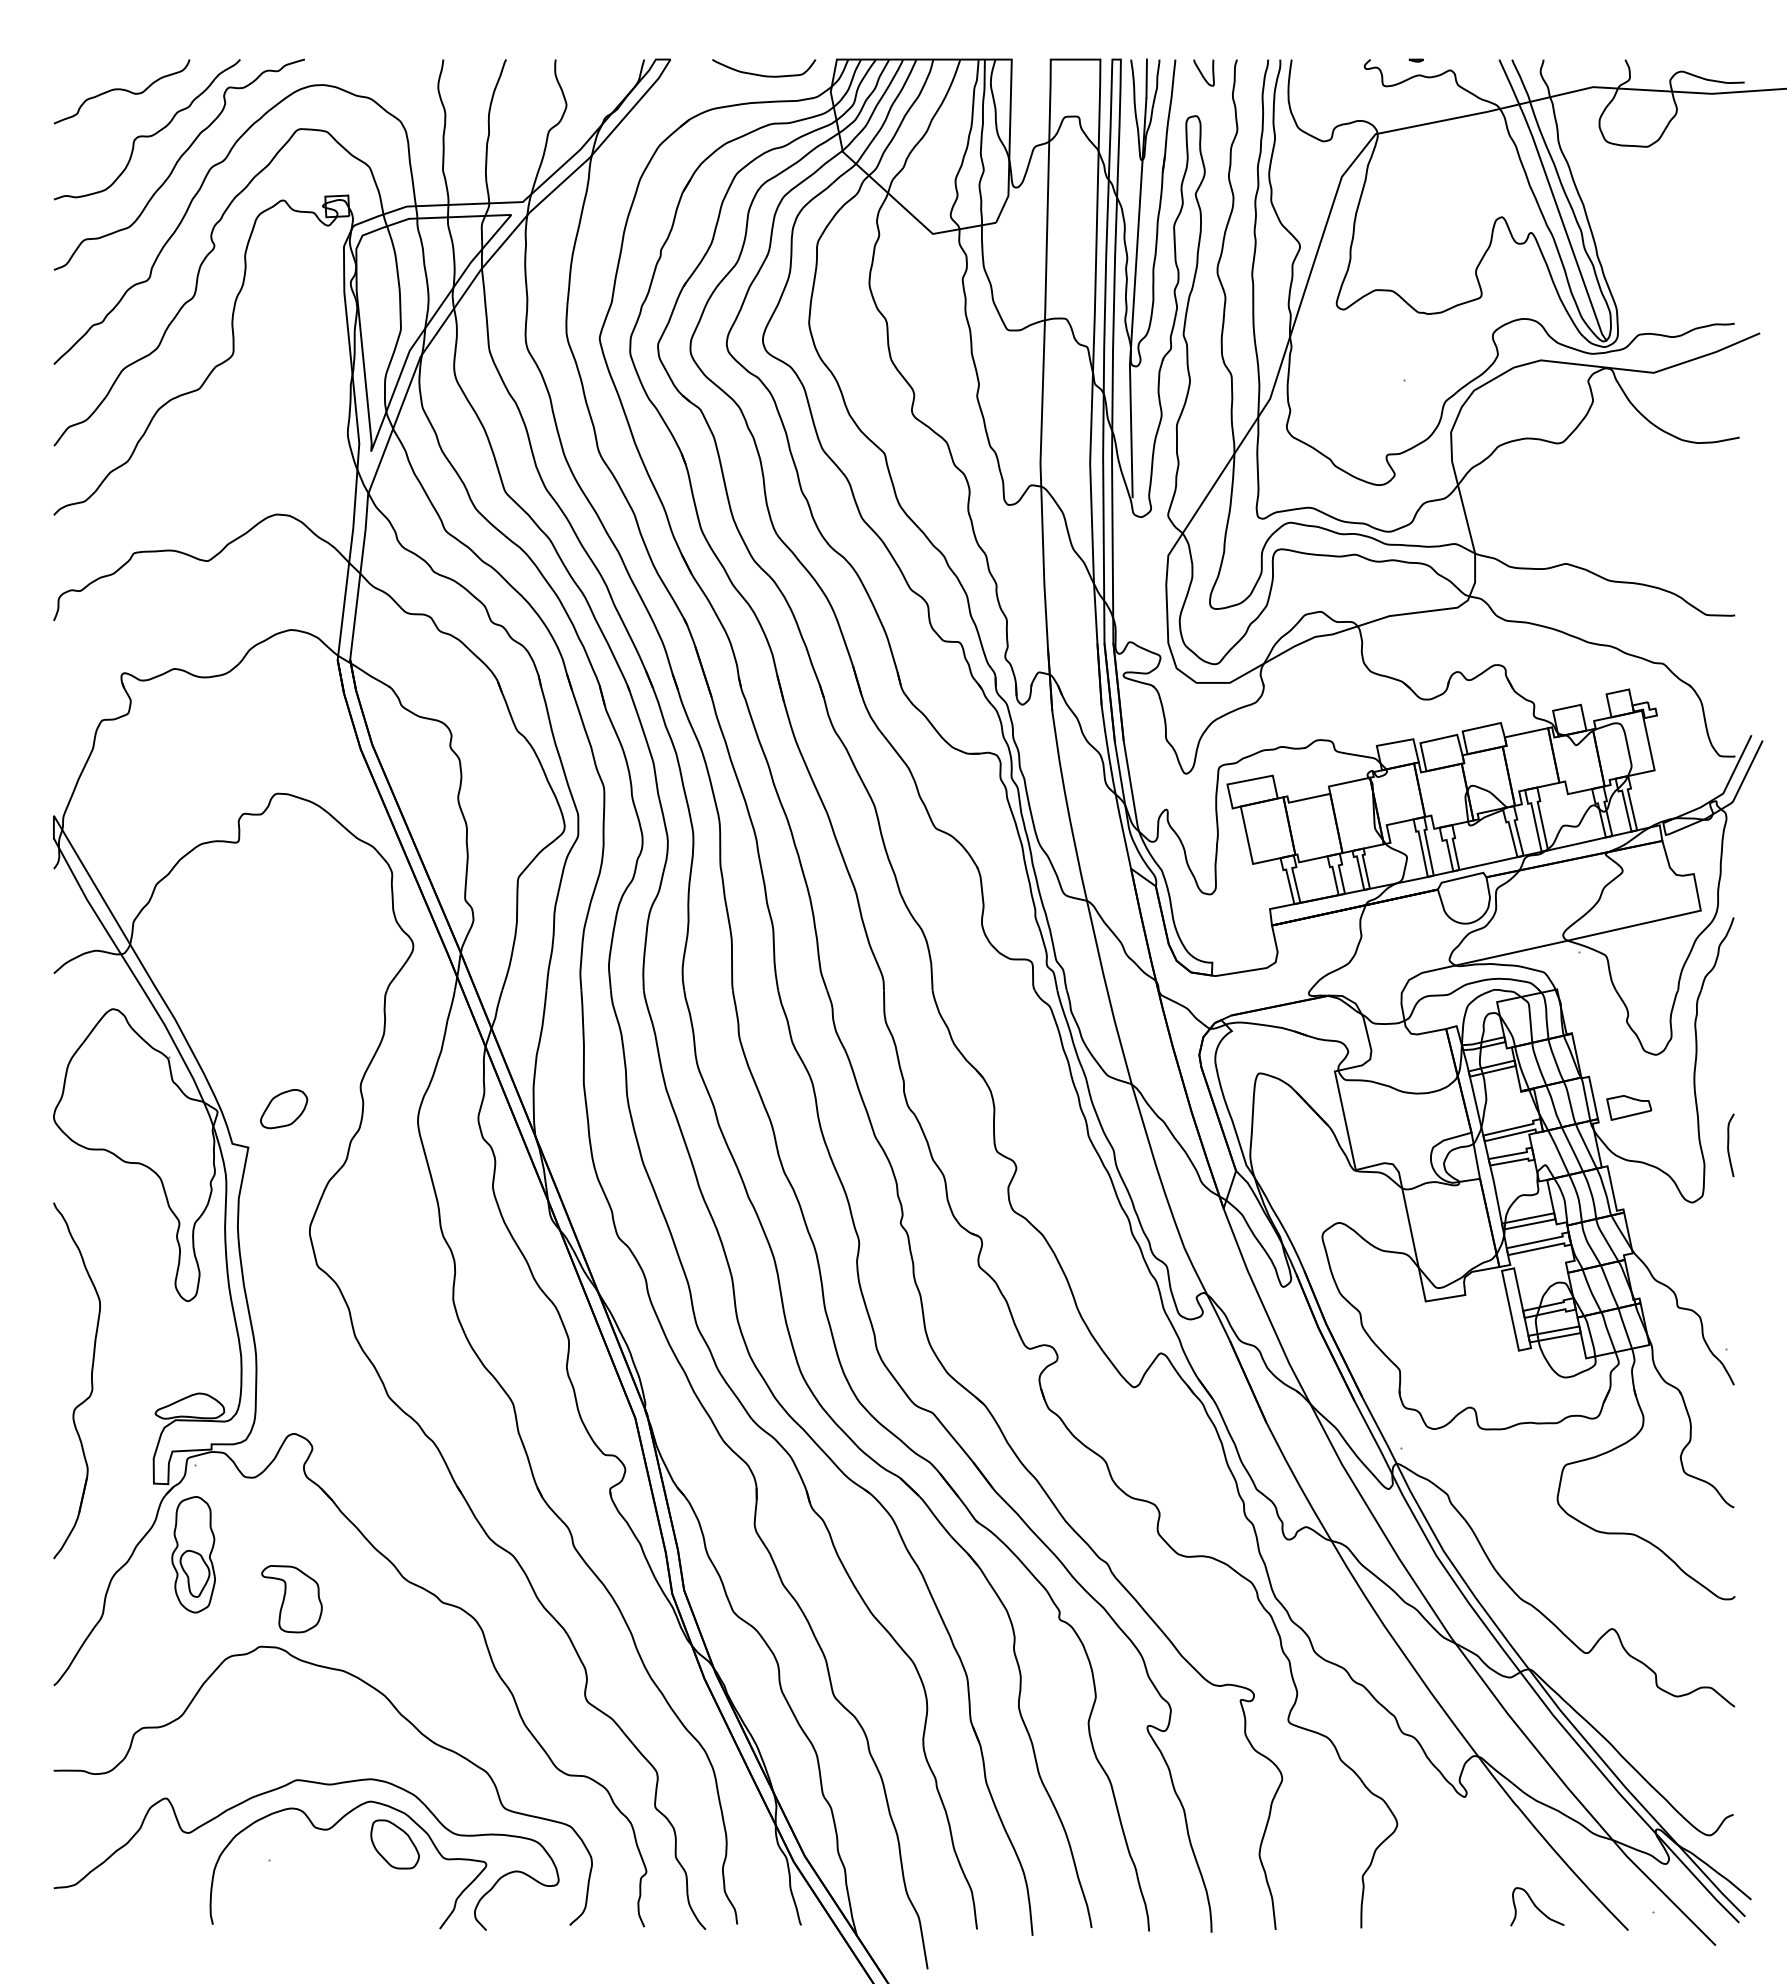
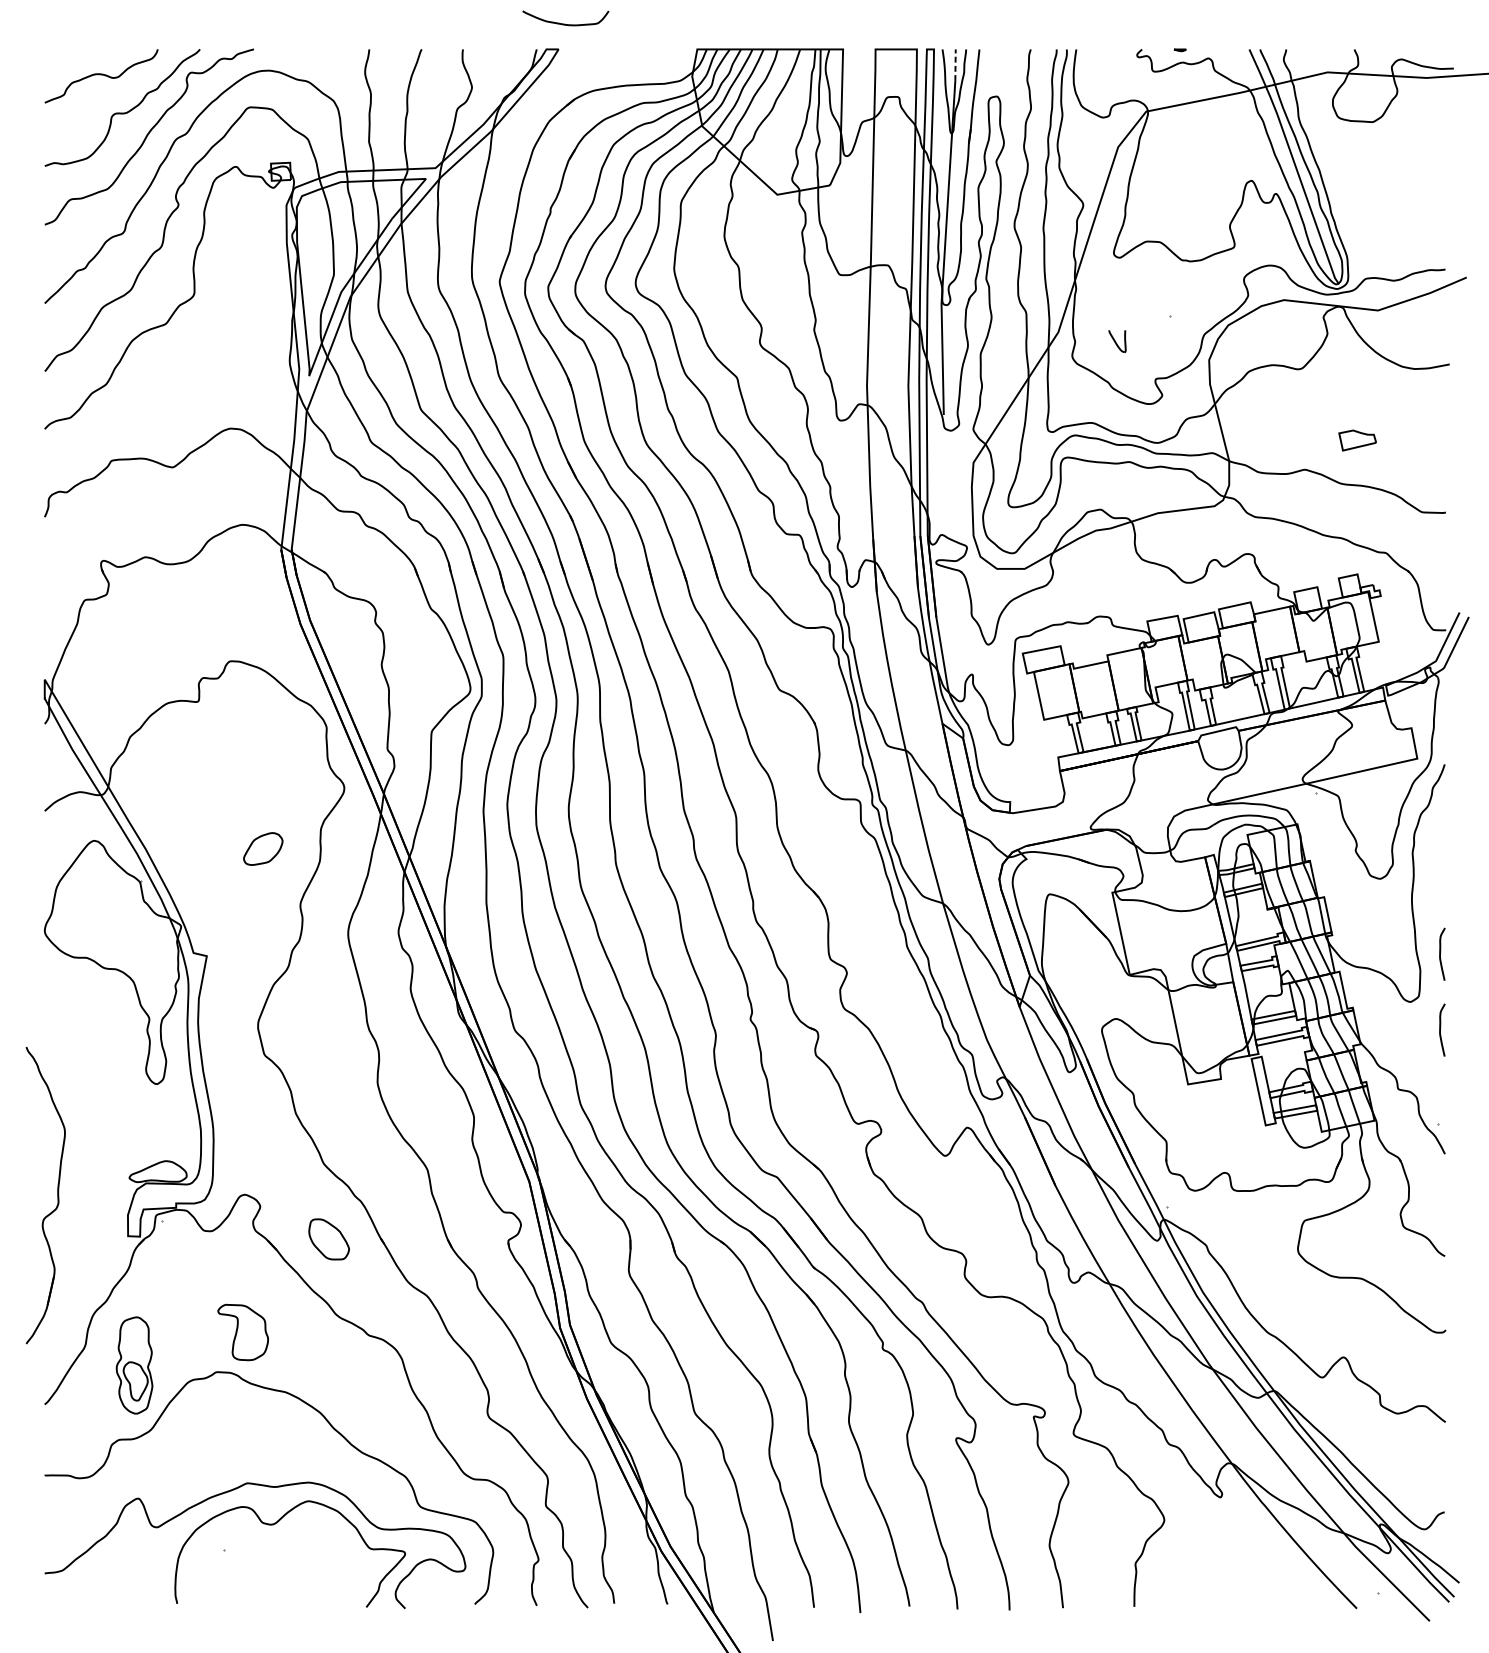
part: (1203, 72) -> (1117, 341), moved
curve: (761, 74) -> (563, 23), moved
line: (1146, 78) -> (955, 65), solid -> dashed
part: (1629, 1107) -> (1357, 440), moved
part: (284, 1109) -> (263, 849), moved
curve: (1729, 1235) -> (1441, 1029), added
part: (91, 1380) -> (57, 1195), moved
part: (193, 1554) -> (134, 1365), moved
part: (394, 1844) -> (328, 1239), moved
curve: (1537, 1906) -> (1281, 1588), removed

